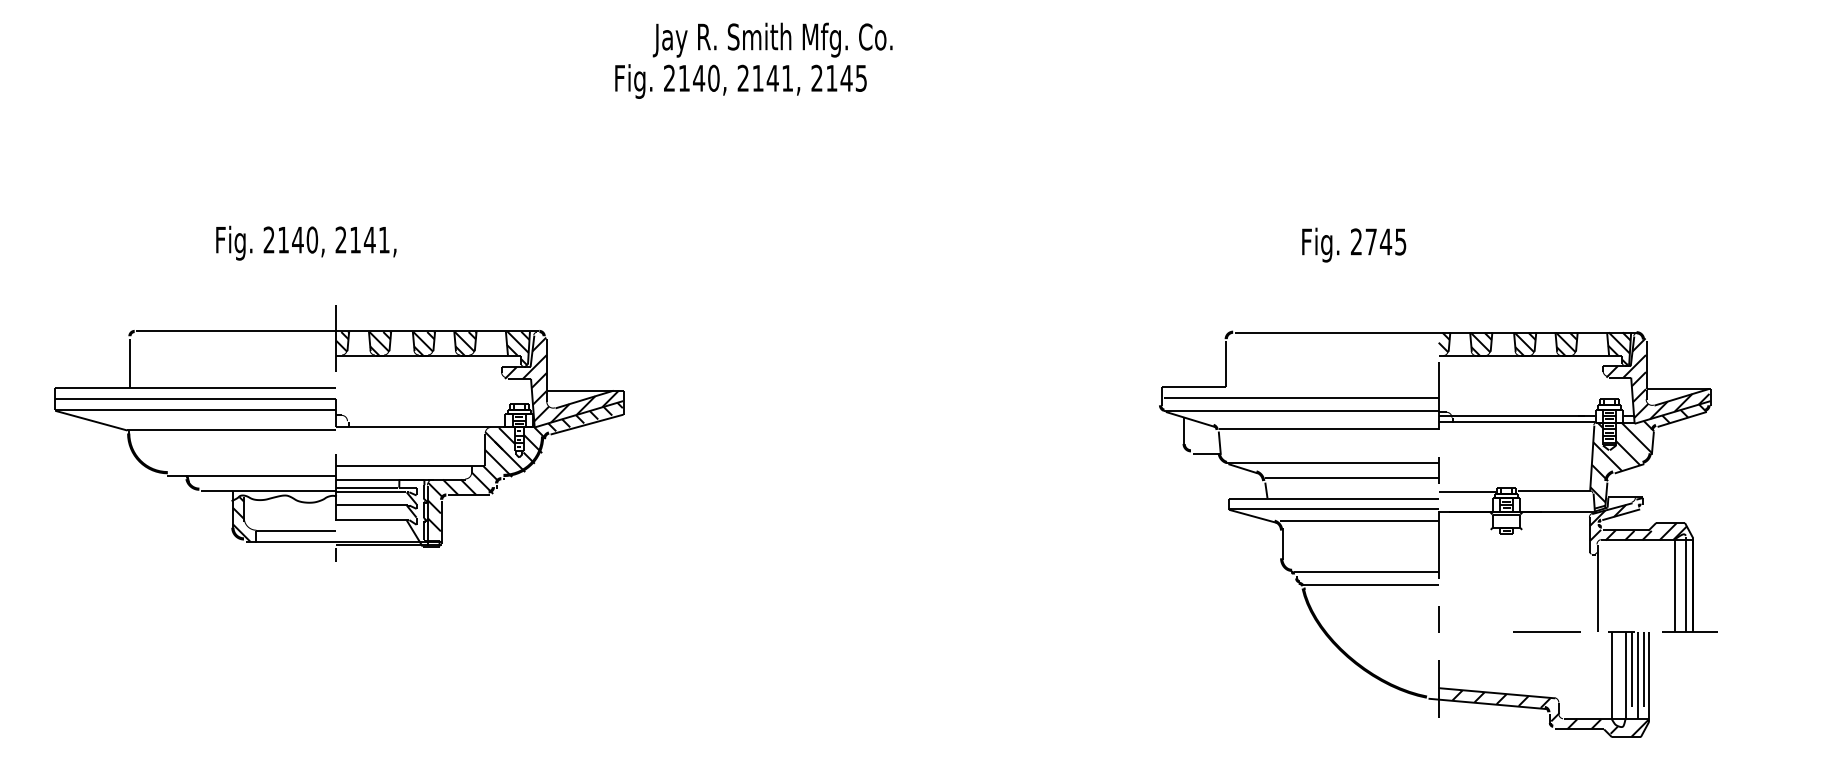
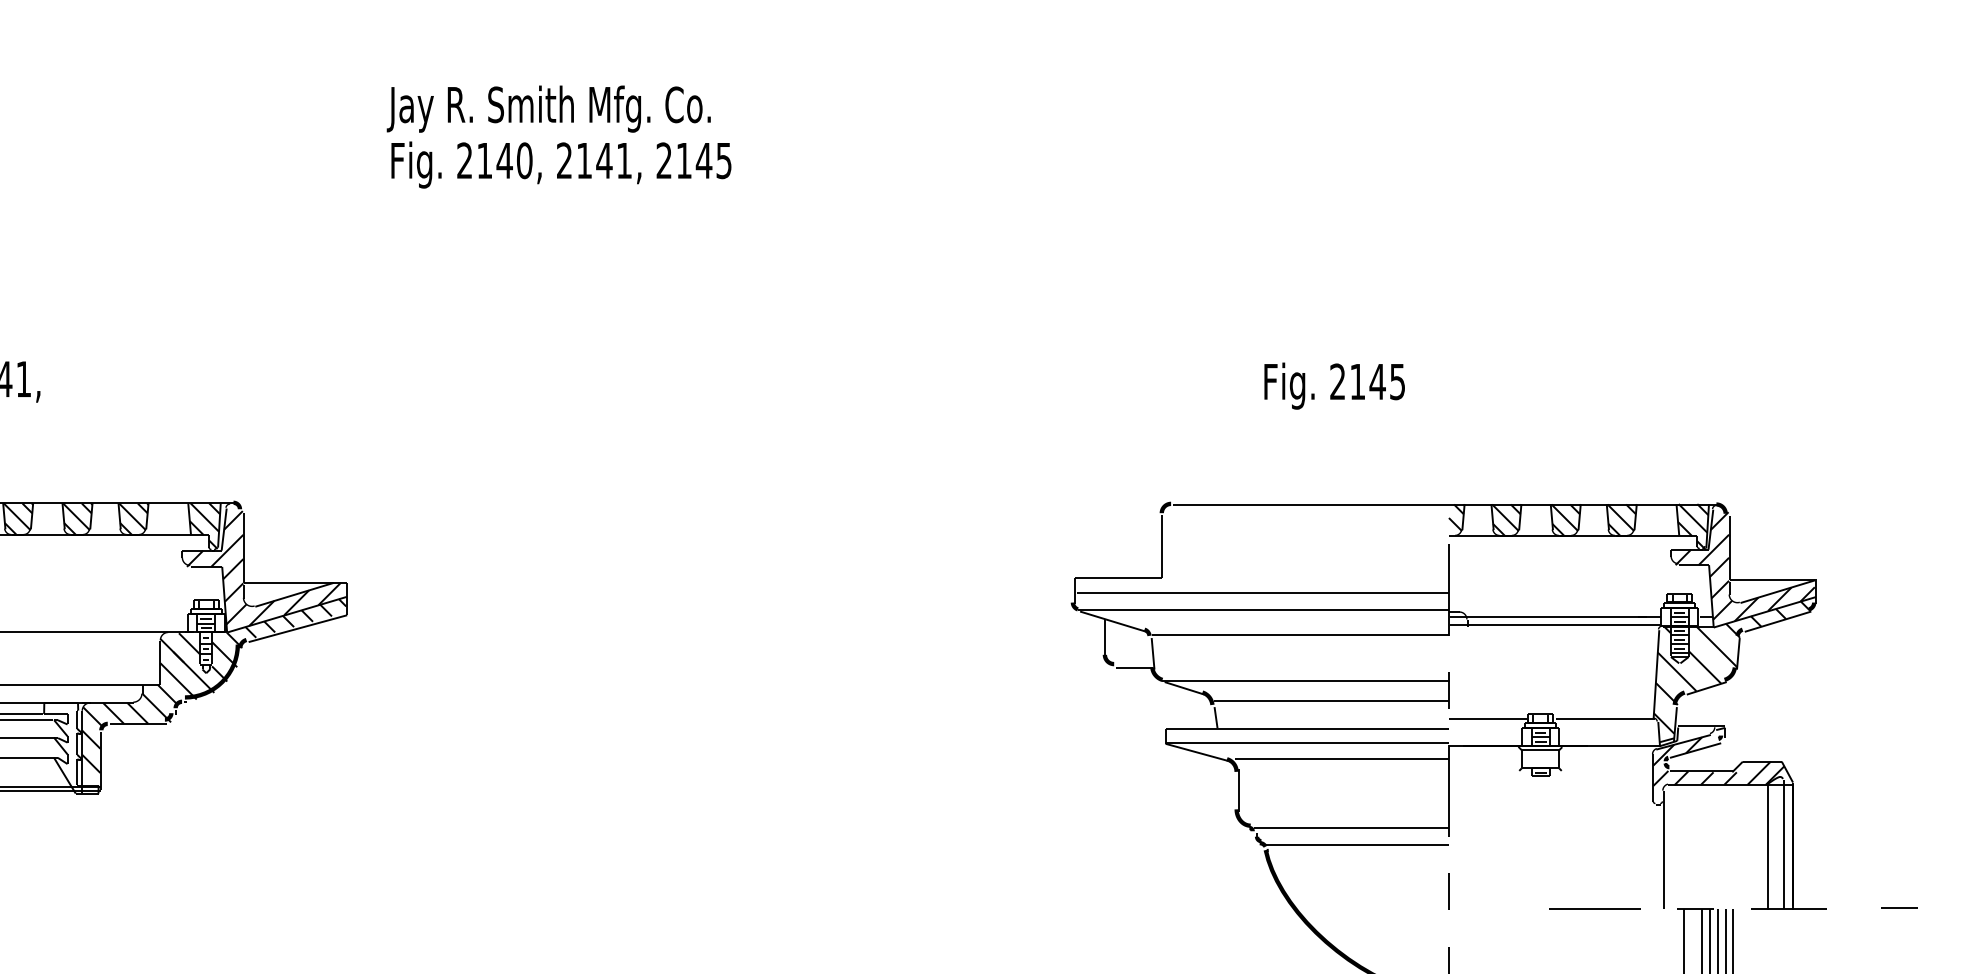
text: (740, 81) -> (560, 164), moved
text: (1370, 241) -> (1356, 381), 2745 -> 2145
line: (1772, 631) -> (1900, 908), added

